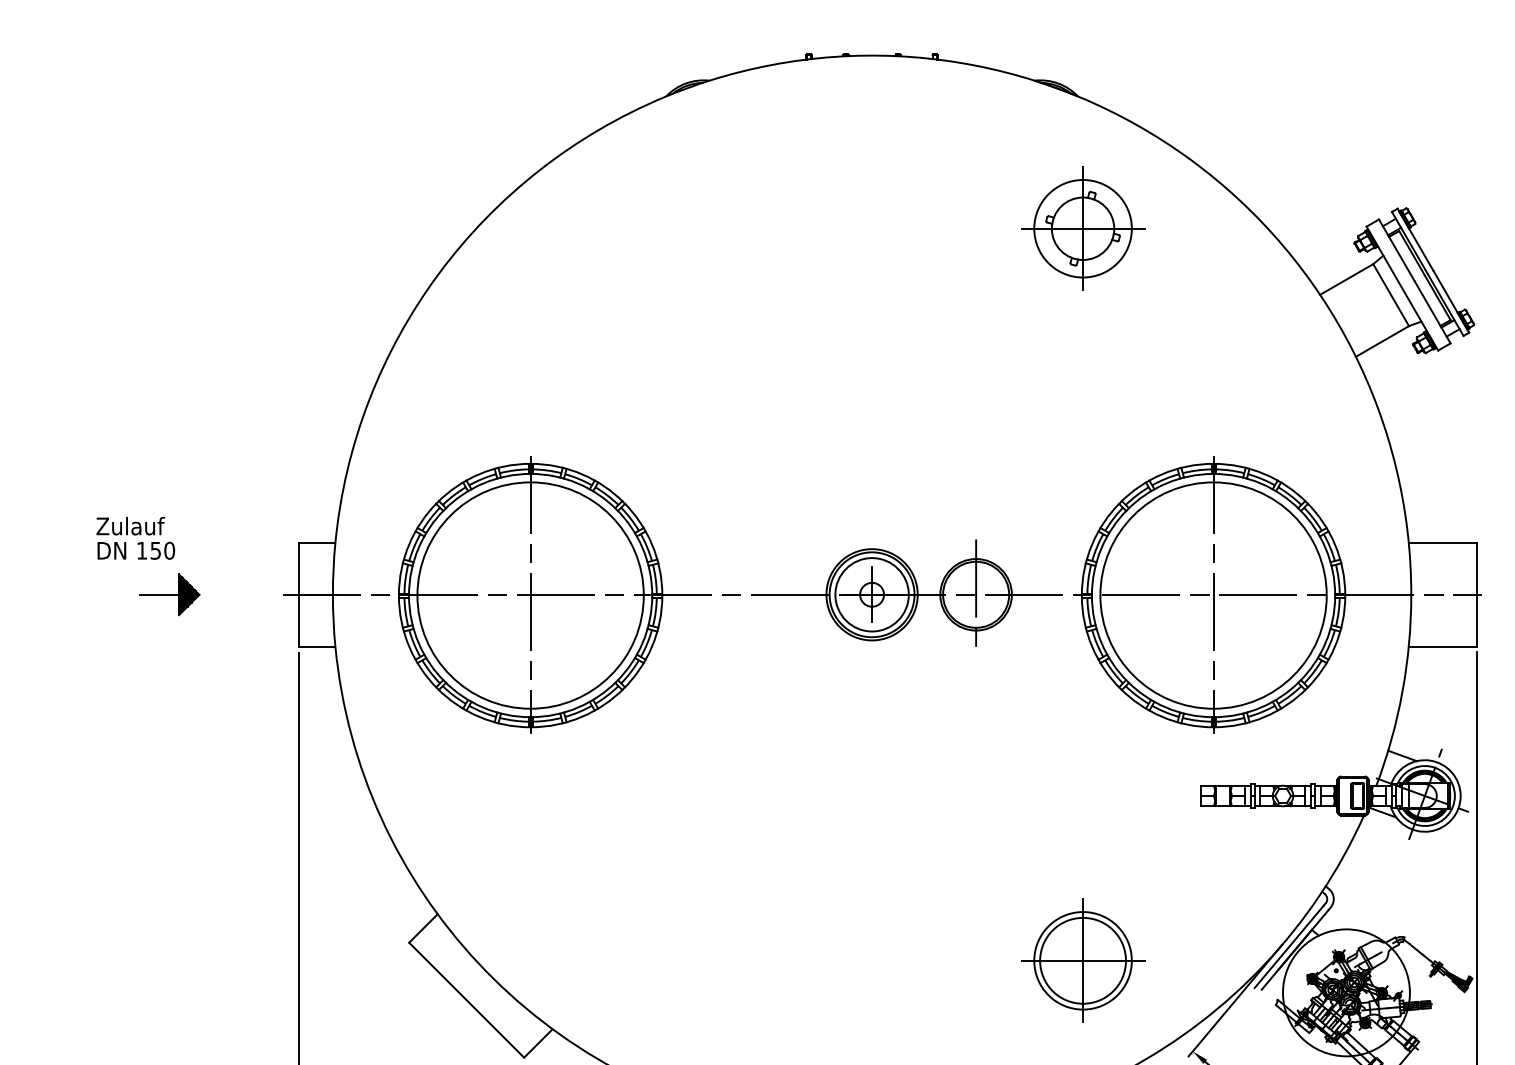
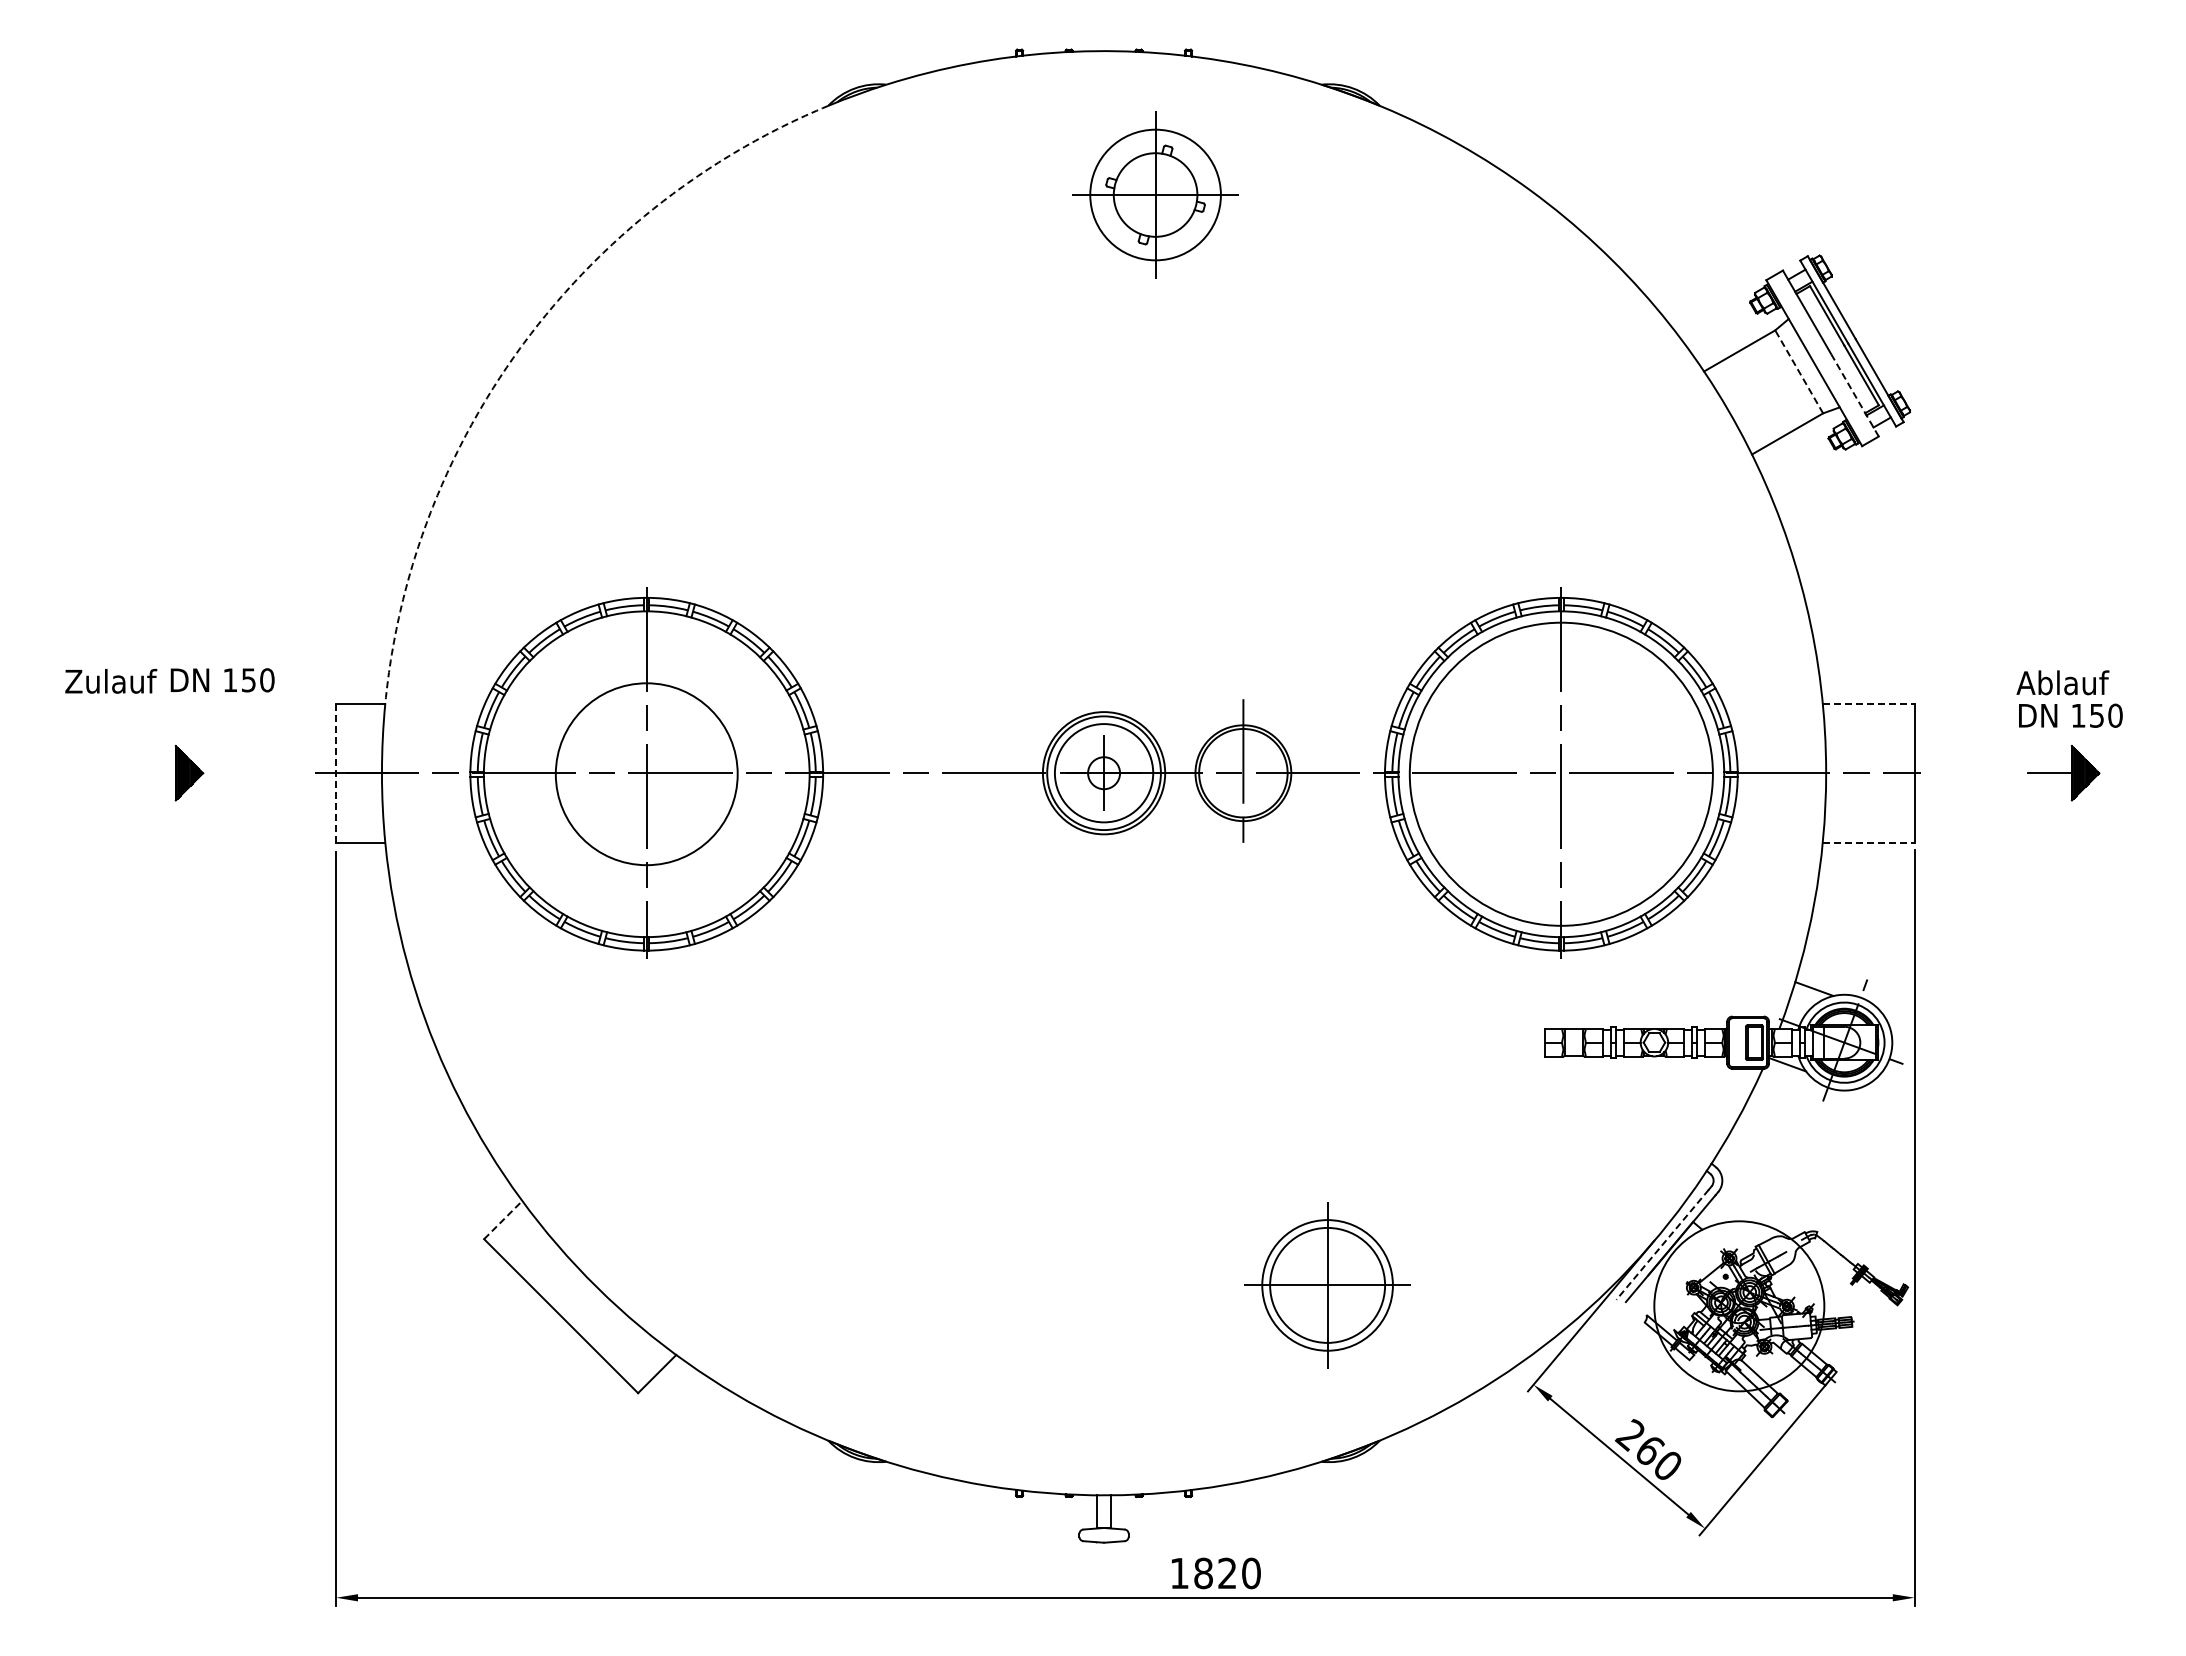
part: (1082, 228) -> (1155, 194), moved
arc: (438, 273) -> (523, 343), solid -> dashed
line: (1391, 294) -> (1799, 371), solid -> dashed
line: (1432, 312) -> (1854, 395), solid -> dashed
line: (1442, 542) -> (1868, 703), solid -> dashed
text: (136, 550) -> (222, 680), moved
line: (159, 595) -> (149, 773), removed
line: (298, 595) -> (336, 773), solid -> dashed
circle: (530, 595) -> (646, 773), size x0.6
line: (1442, 646) -> (1868, 842), solid -> dashed
line: (423, 928) -> (503, 1220), solid -> dashed
line: (1289, 946) -> (1662, 1244), solid -> dashed
part: (1082, 960) -> (1327, 1285), moved

